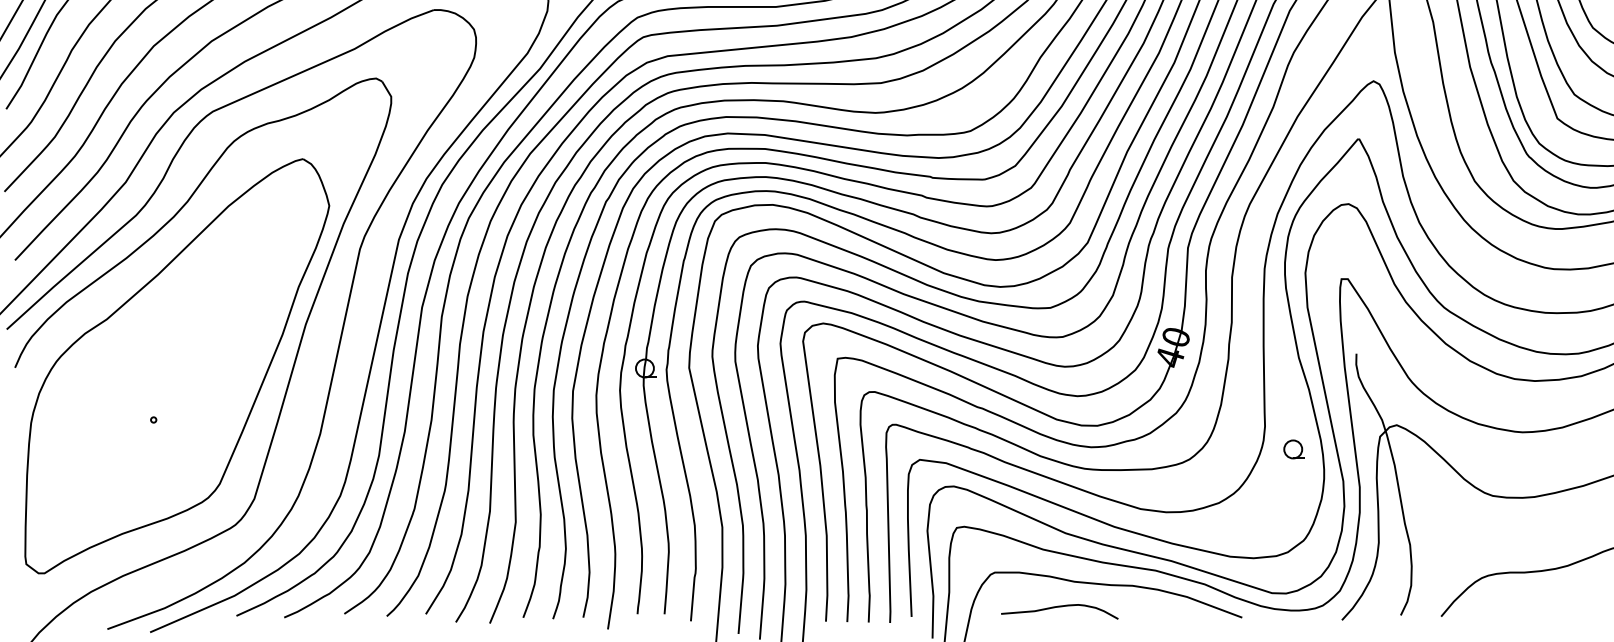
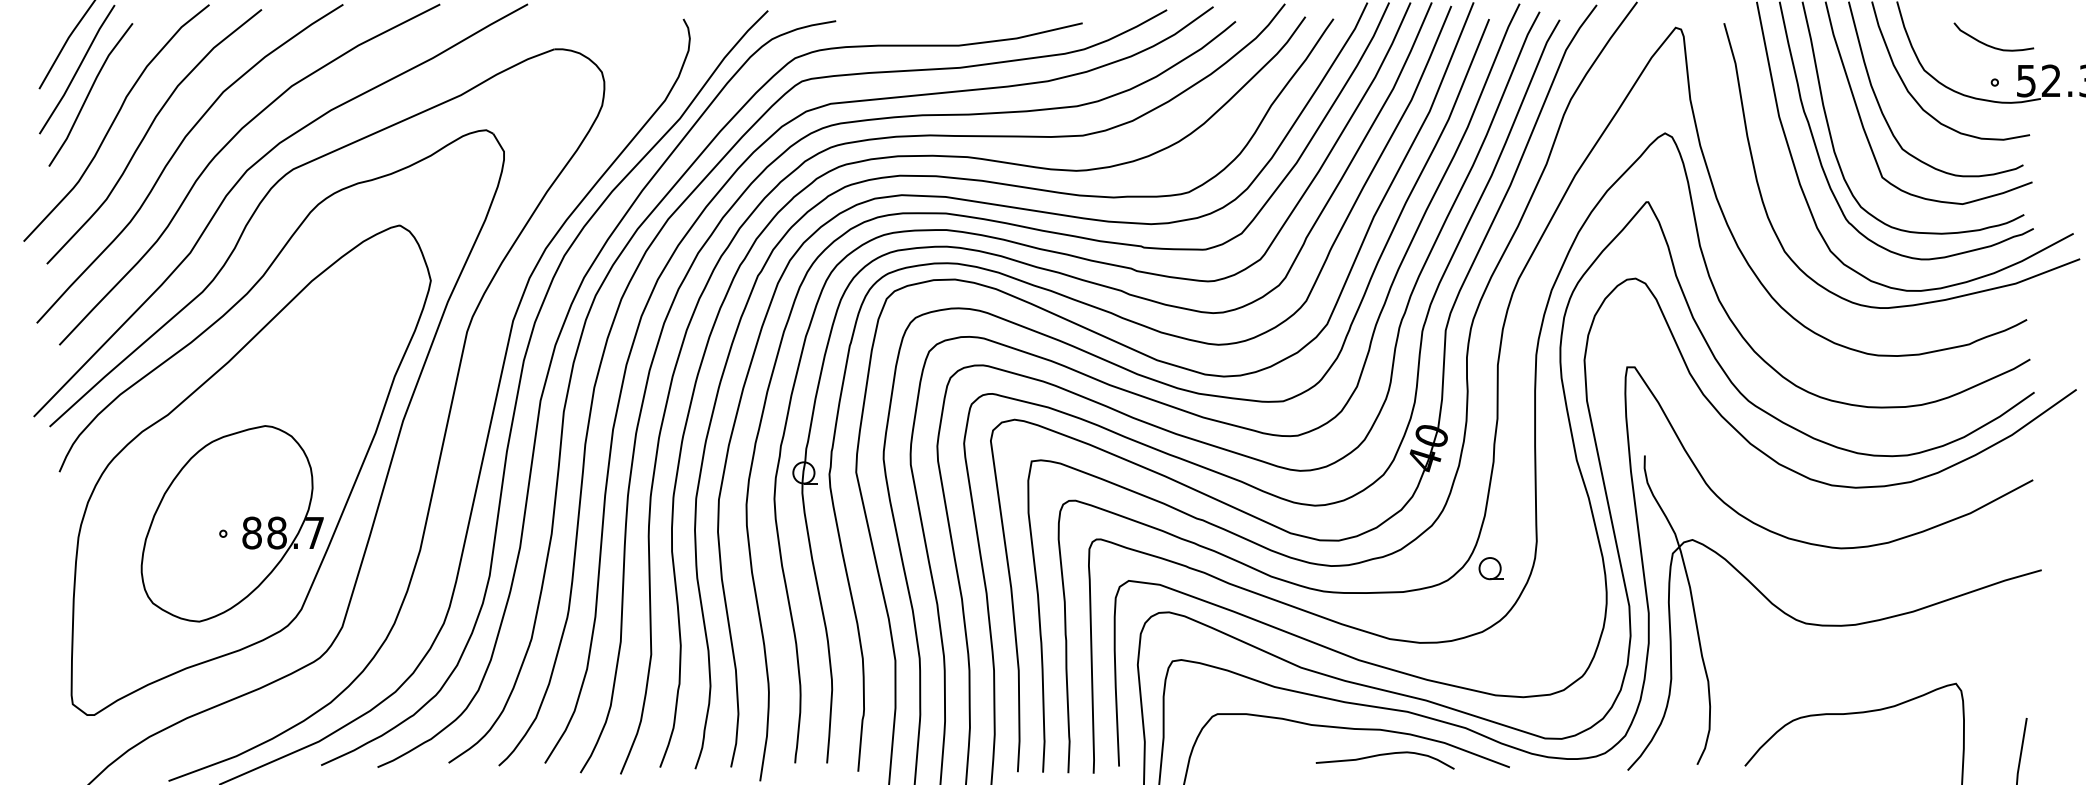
part: (160, 411) -> (231, 523), added
part: (1293, 449) -> (1490, 568), moved
curve: (1059, 607) -> (1384, 755), moved

